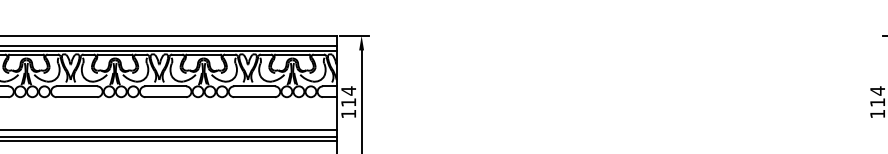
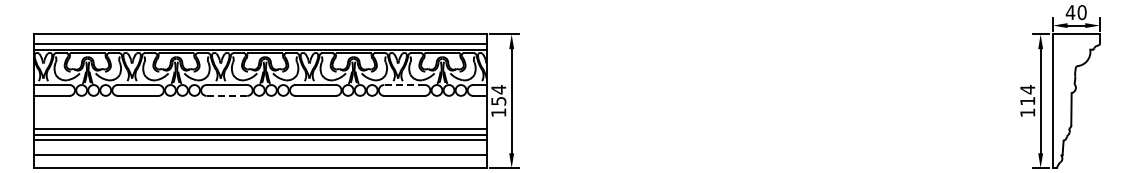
line: (254, 86) -> (404, 85), solid -> dashed
line: (76, 96) -> (226, 95), solid -> dashed
text: (348, 102) -> (498, 101), 114 -> 154

